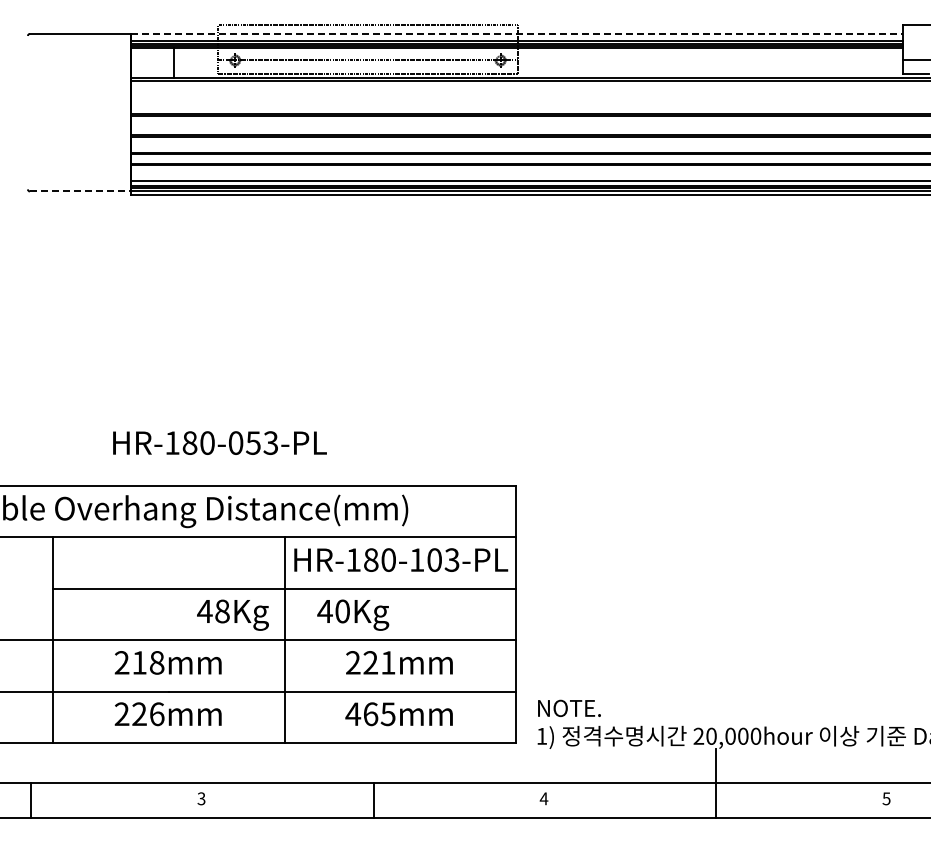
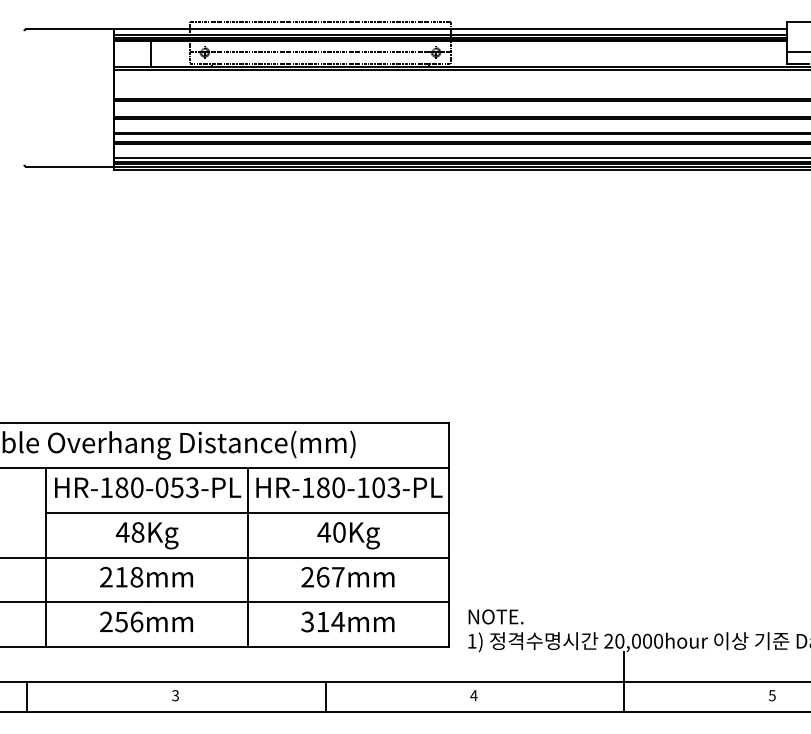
line: (517, 33) -> (450, 29), dashed -> solid
line: (80, 191) -> (70, 166), dashed -> solid
text: (219, 442) -> (147, 487), moved
text: (232, 614) -> (146, 535), moved
text: (353, 614) -> (348, 535), moved
text: (379, 662) -> (330, 576), 221mm -> 267mm
text: (139, 714) -> (121, 622), 226mm -> 256mm
text: (370, 714) -> (322, 622), 465mm -> 314mm

